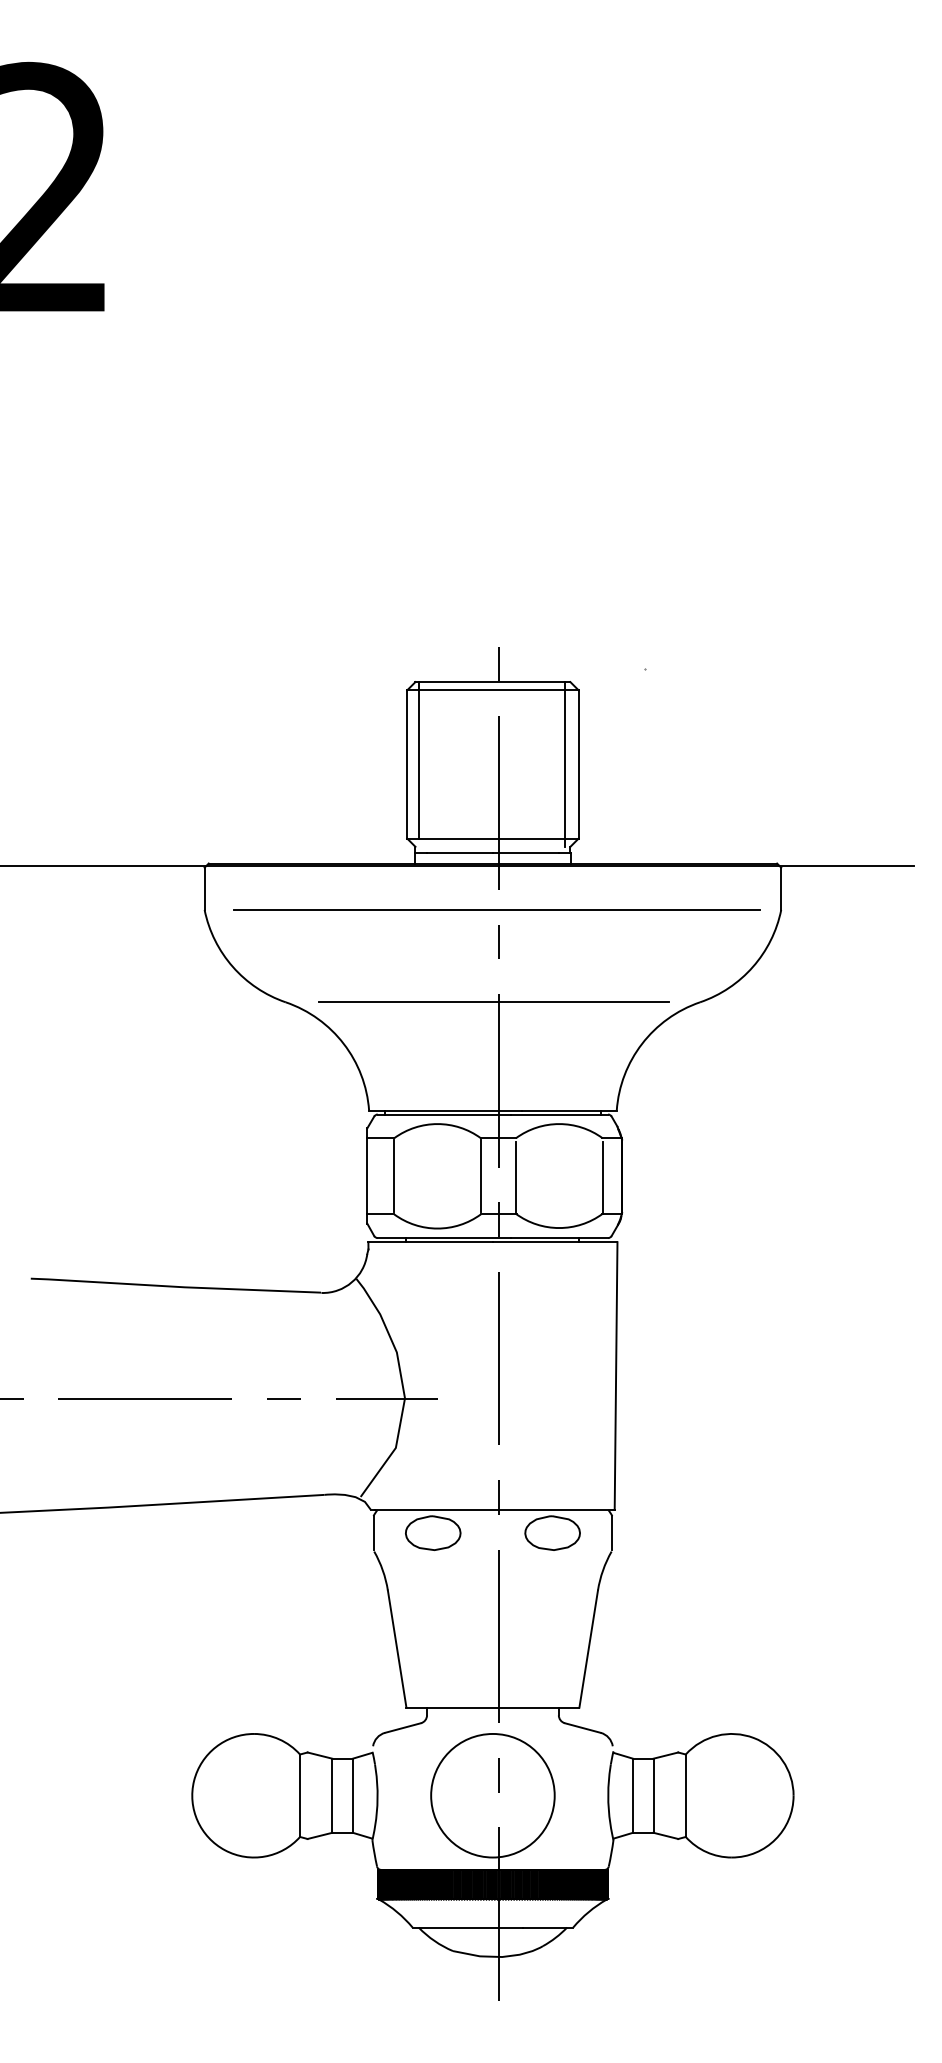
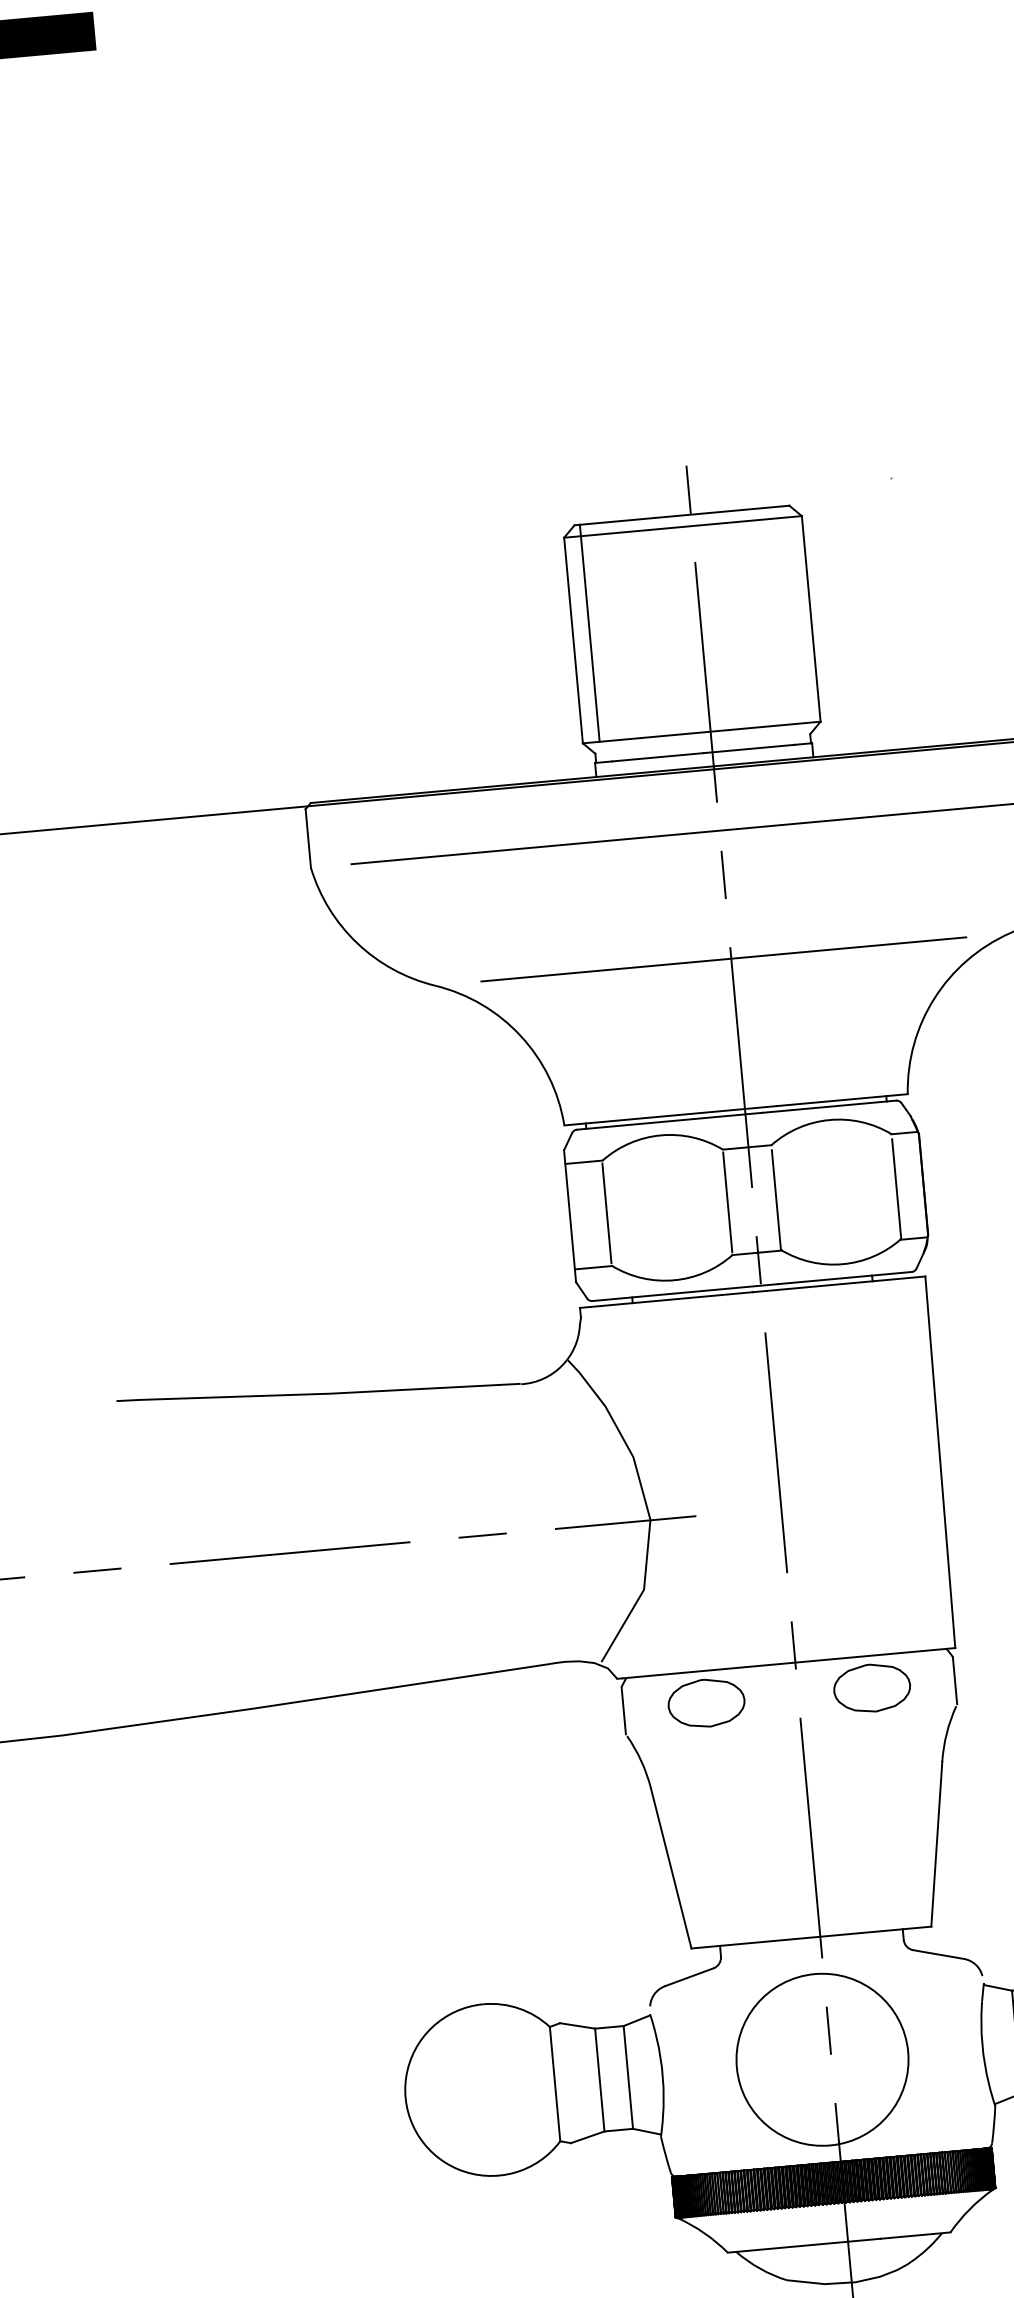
line: (565, 764) -> (793, 620), removed

